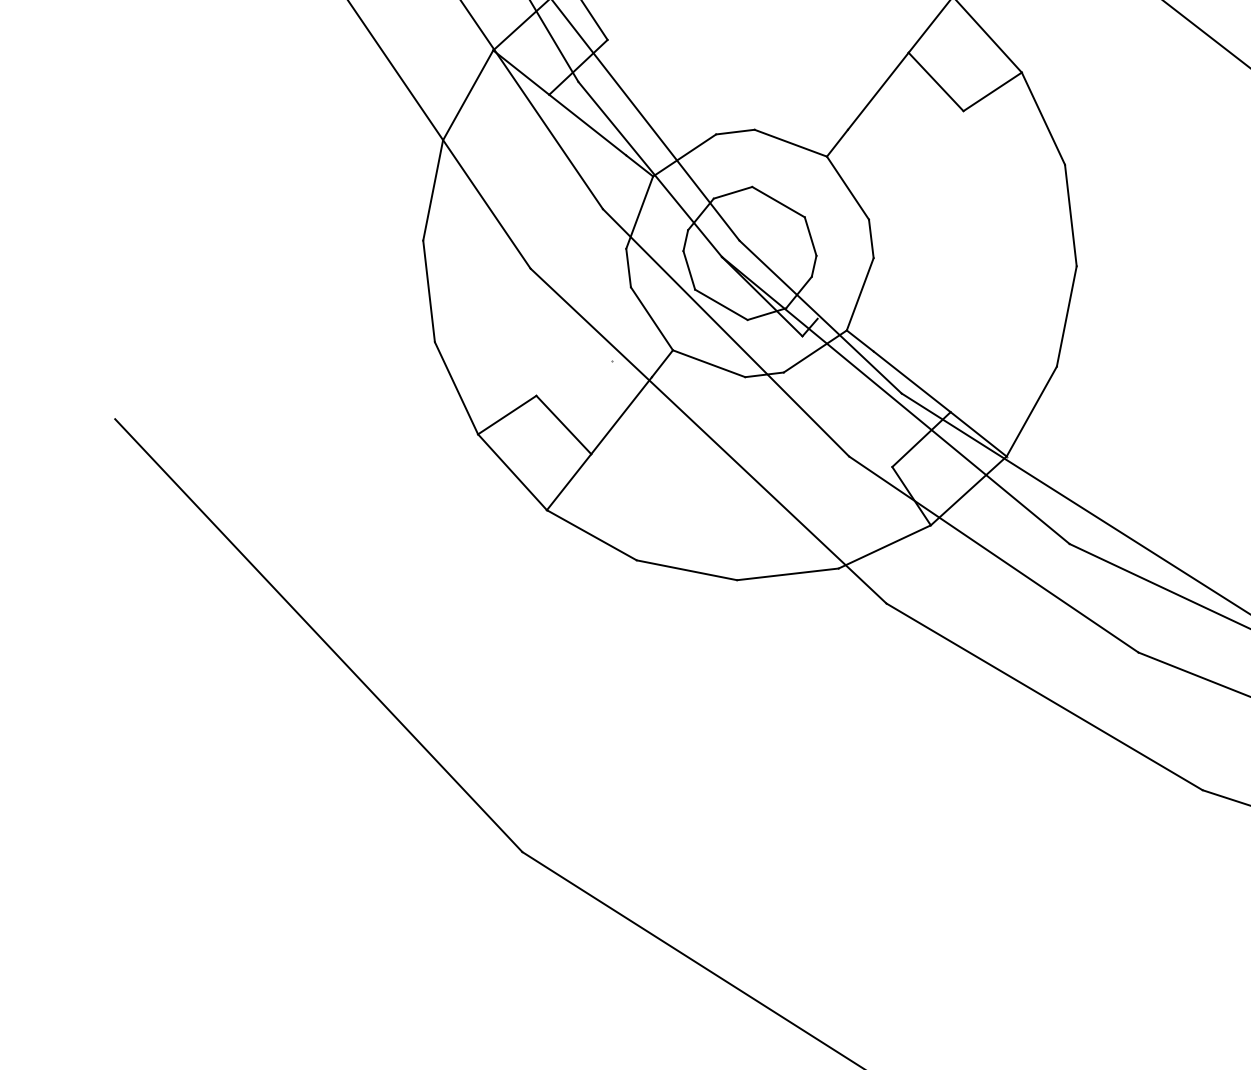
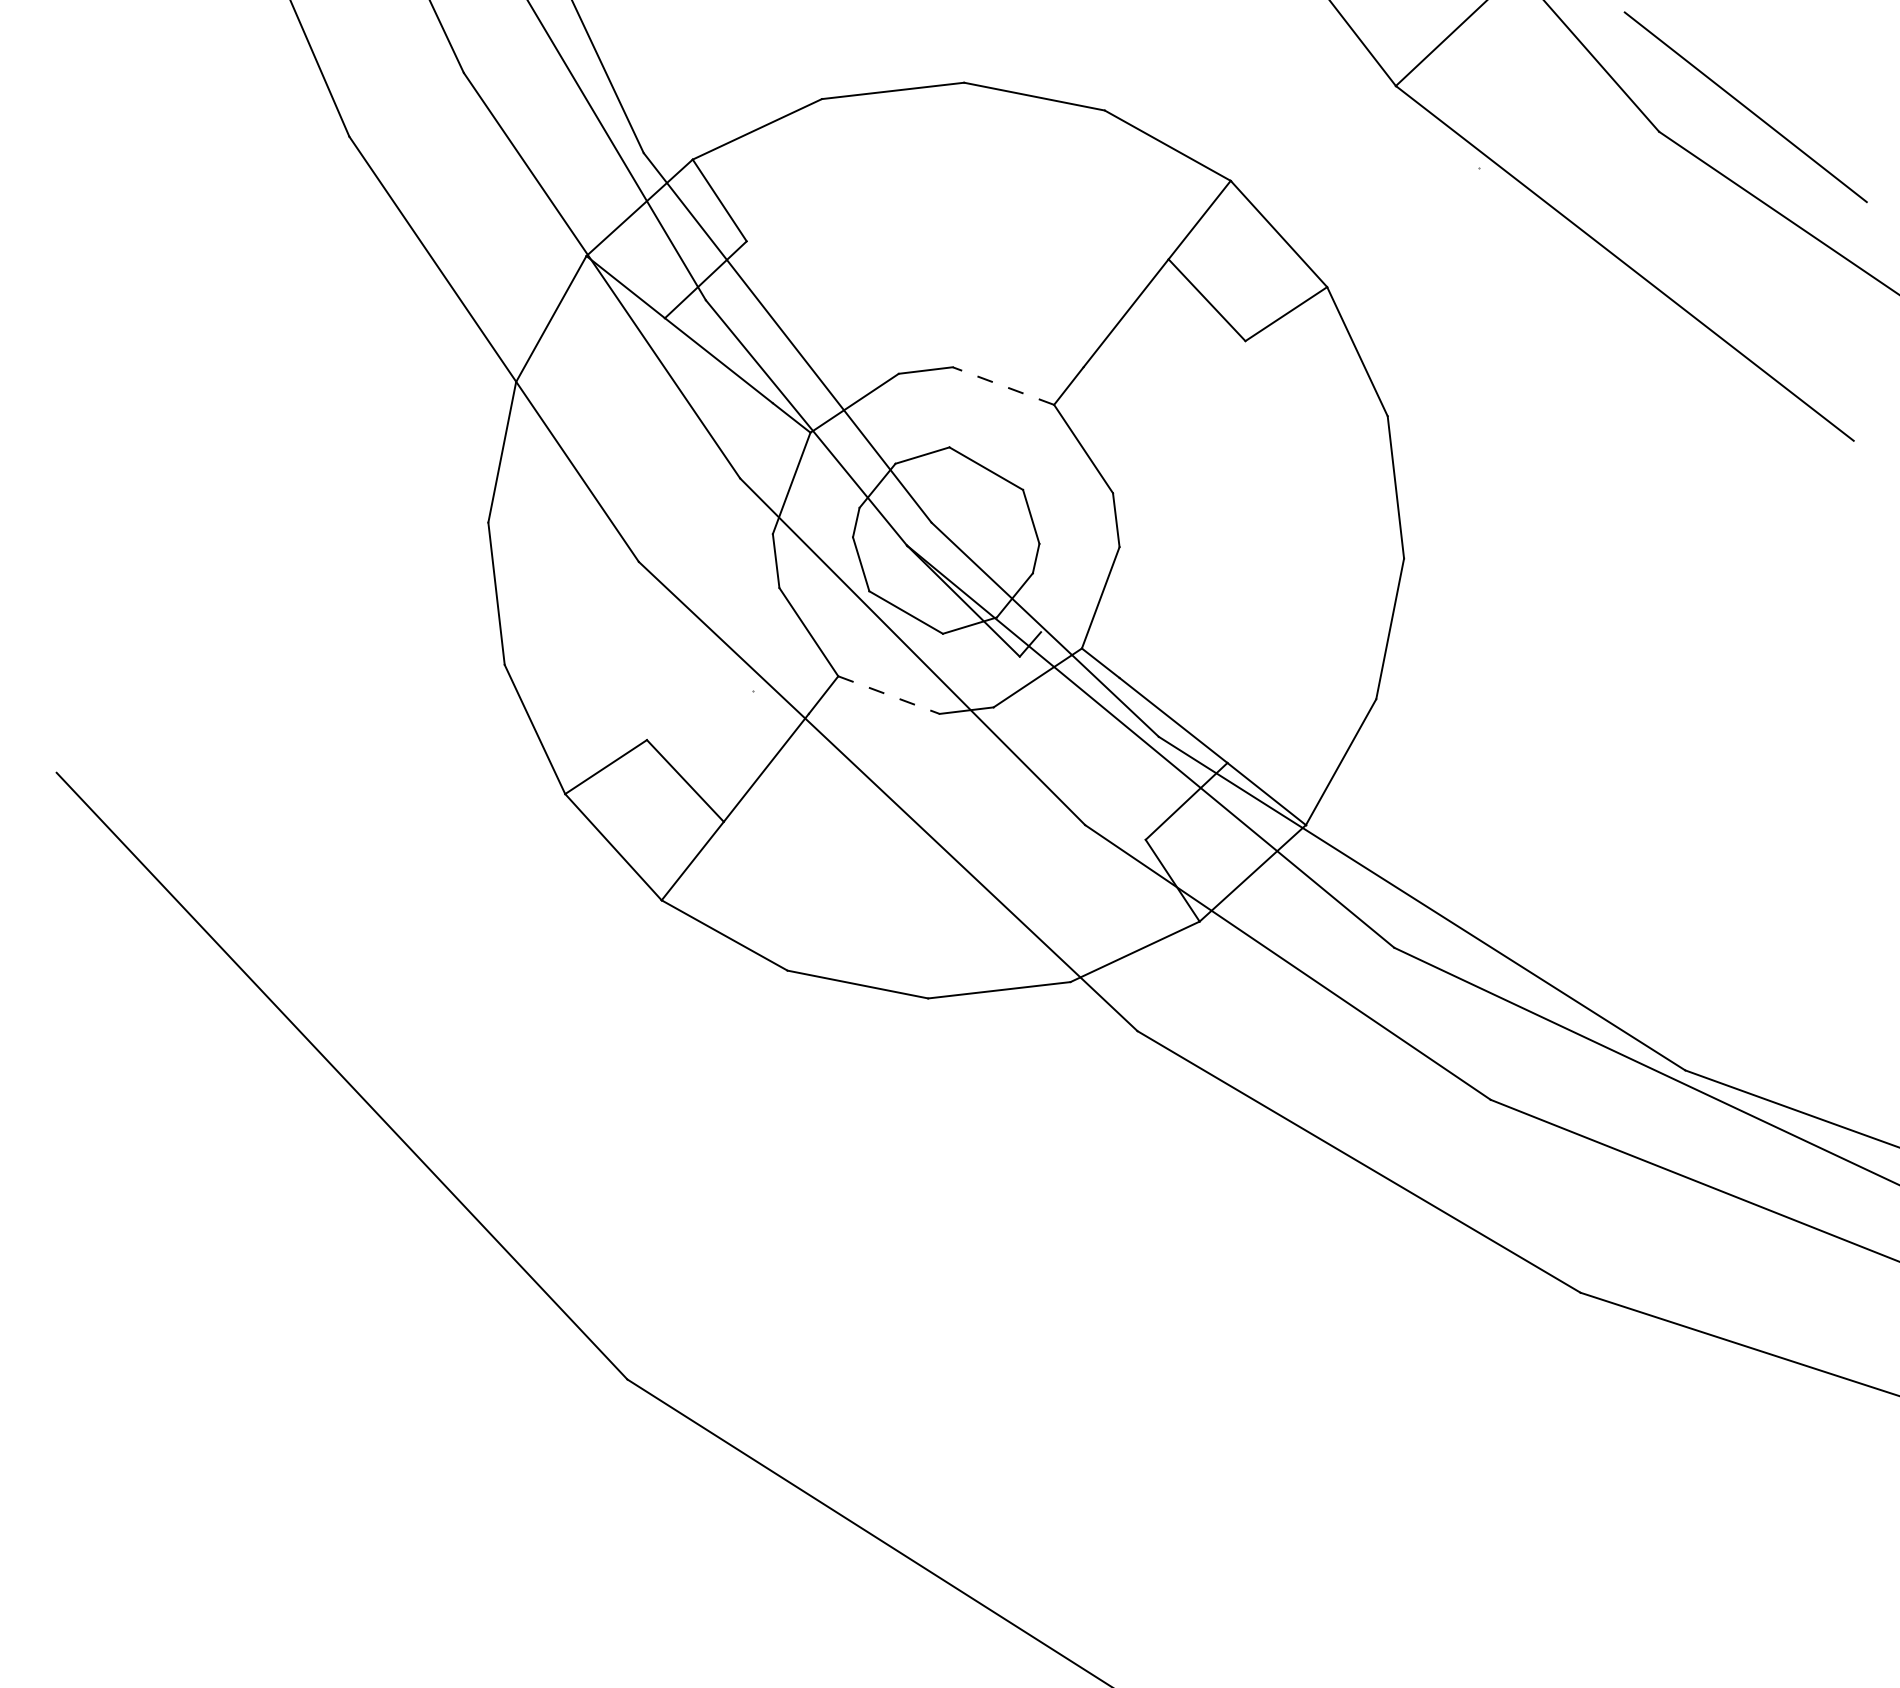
line: (790, 142) -> (1002, 385), solid -> dashed
line: (709, 364) -> (889, 695), solid -> dashed

